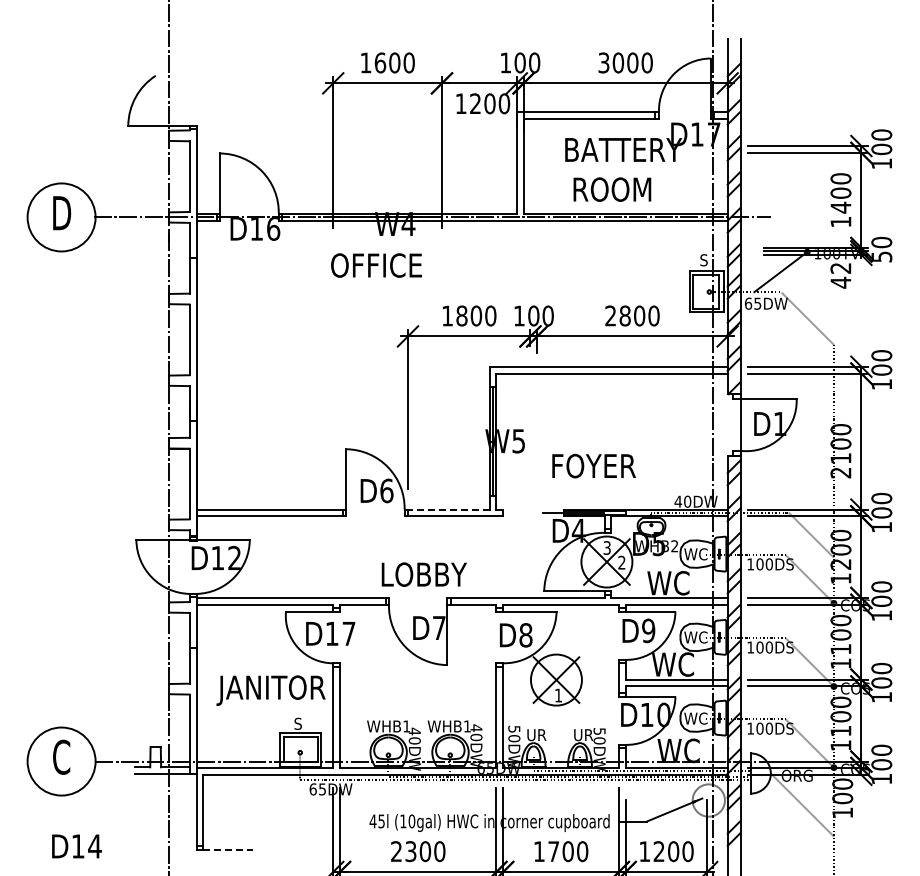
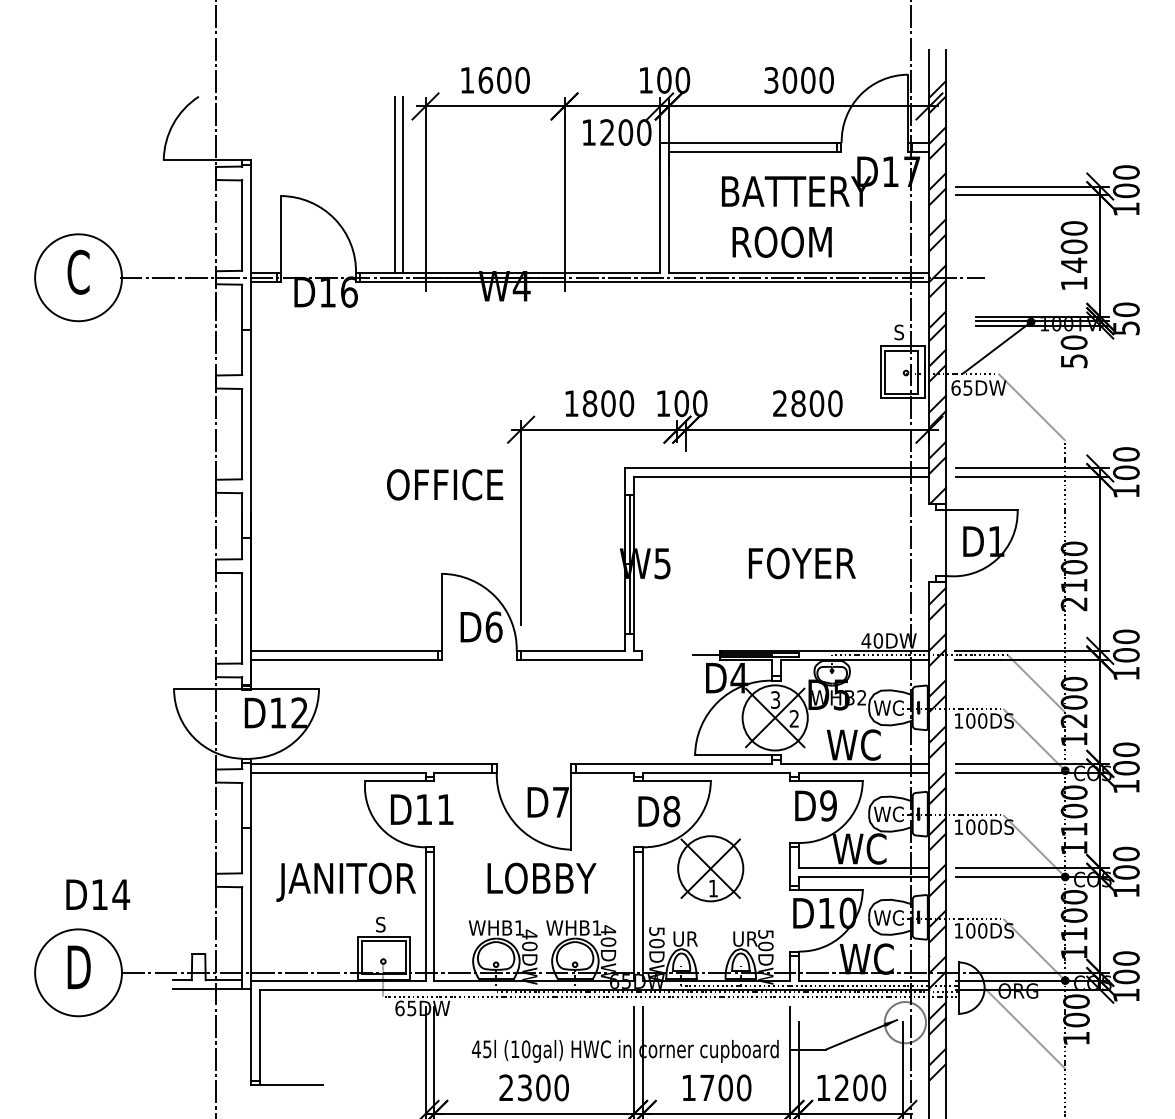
line: (309, 144) -> (395, 184), added
line: (315, 144) -> (402, 184), added
text: (62, 212) -> (79, 271), D -> C
text: (376, 265) -> (445, 484), moved
text: (840, 275) -> (1073, 351), 42 -> 50
text: (593, 465) -> (801, 562), moved
line: (447, 509) -> (571, 650), dashed -> solid
text: (423, 574) -> (540, 878), moved
text: (348, 633) -> (445, 809), D17 -> D11
text: (62, 756) -> (79, 966), C -> D
text: (76, 846) -> (97, 894), moved
line: (228, 849) -> (291, 1085), dashed -> solid

